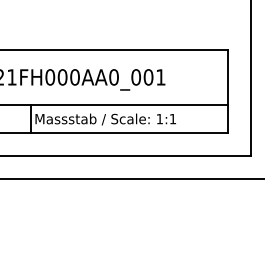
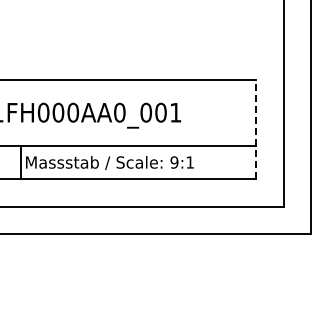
line: (227, 91) -> (255, 129), solid -> dashed
text: (159, 119) -> (174, 162), 1:1 -> 9:1

